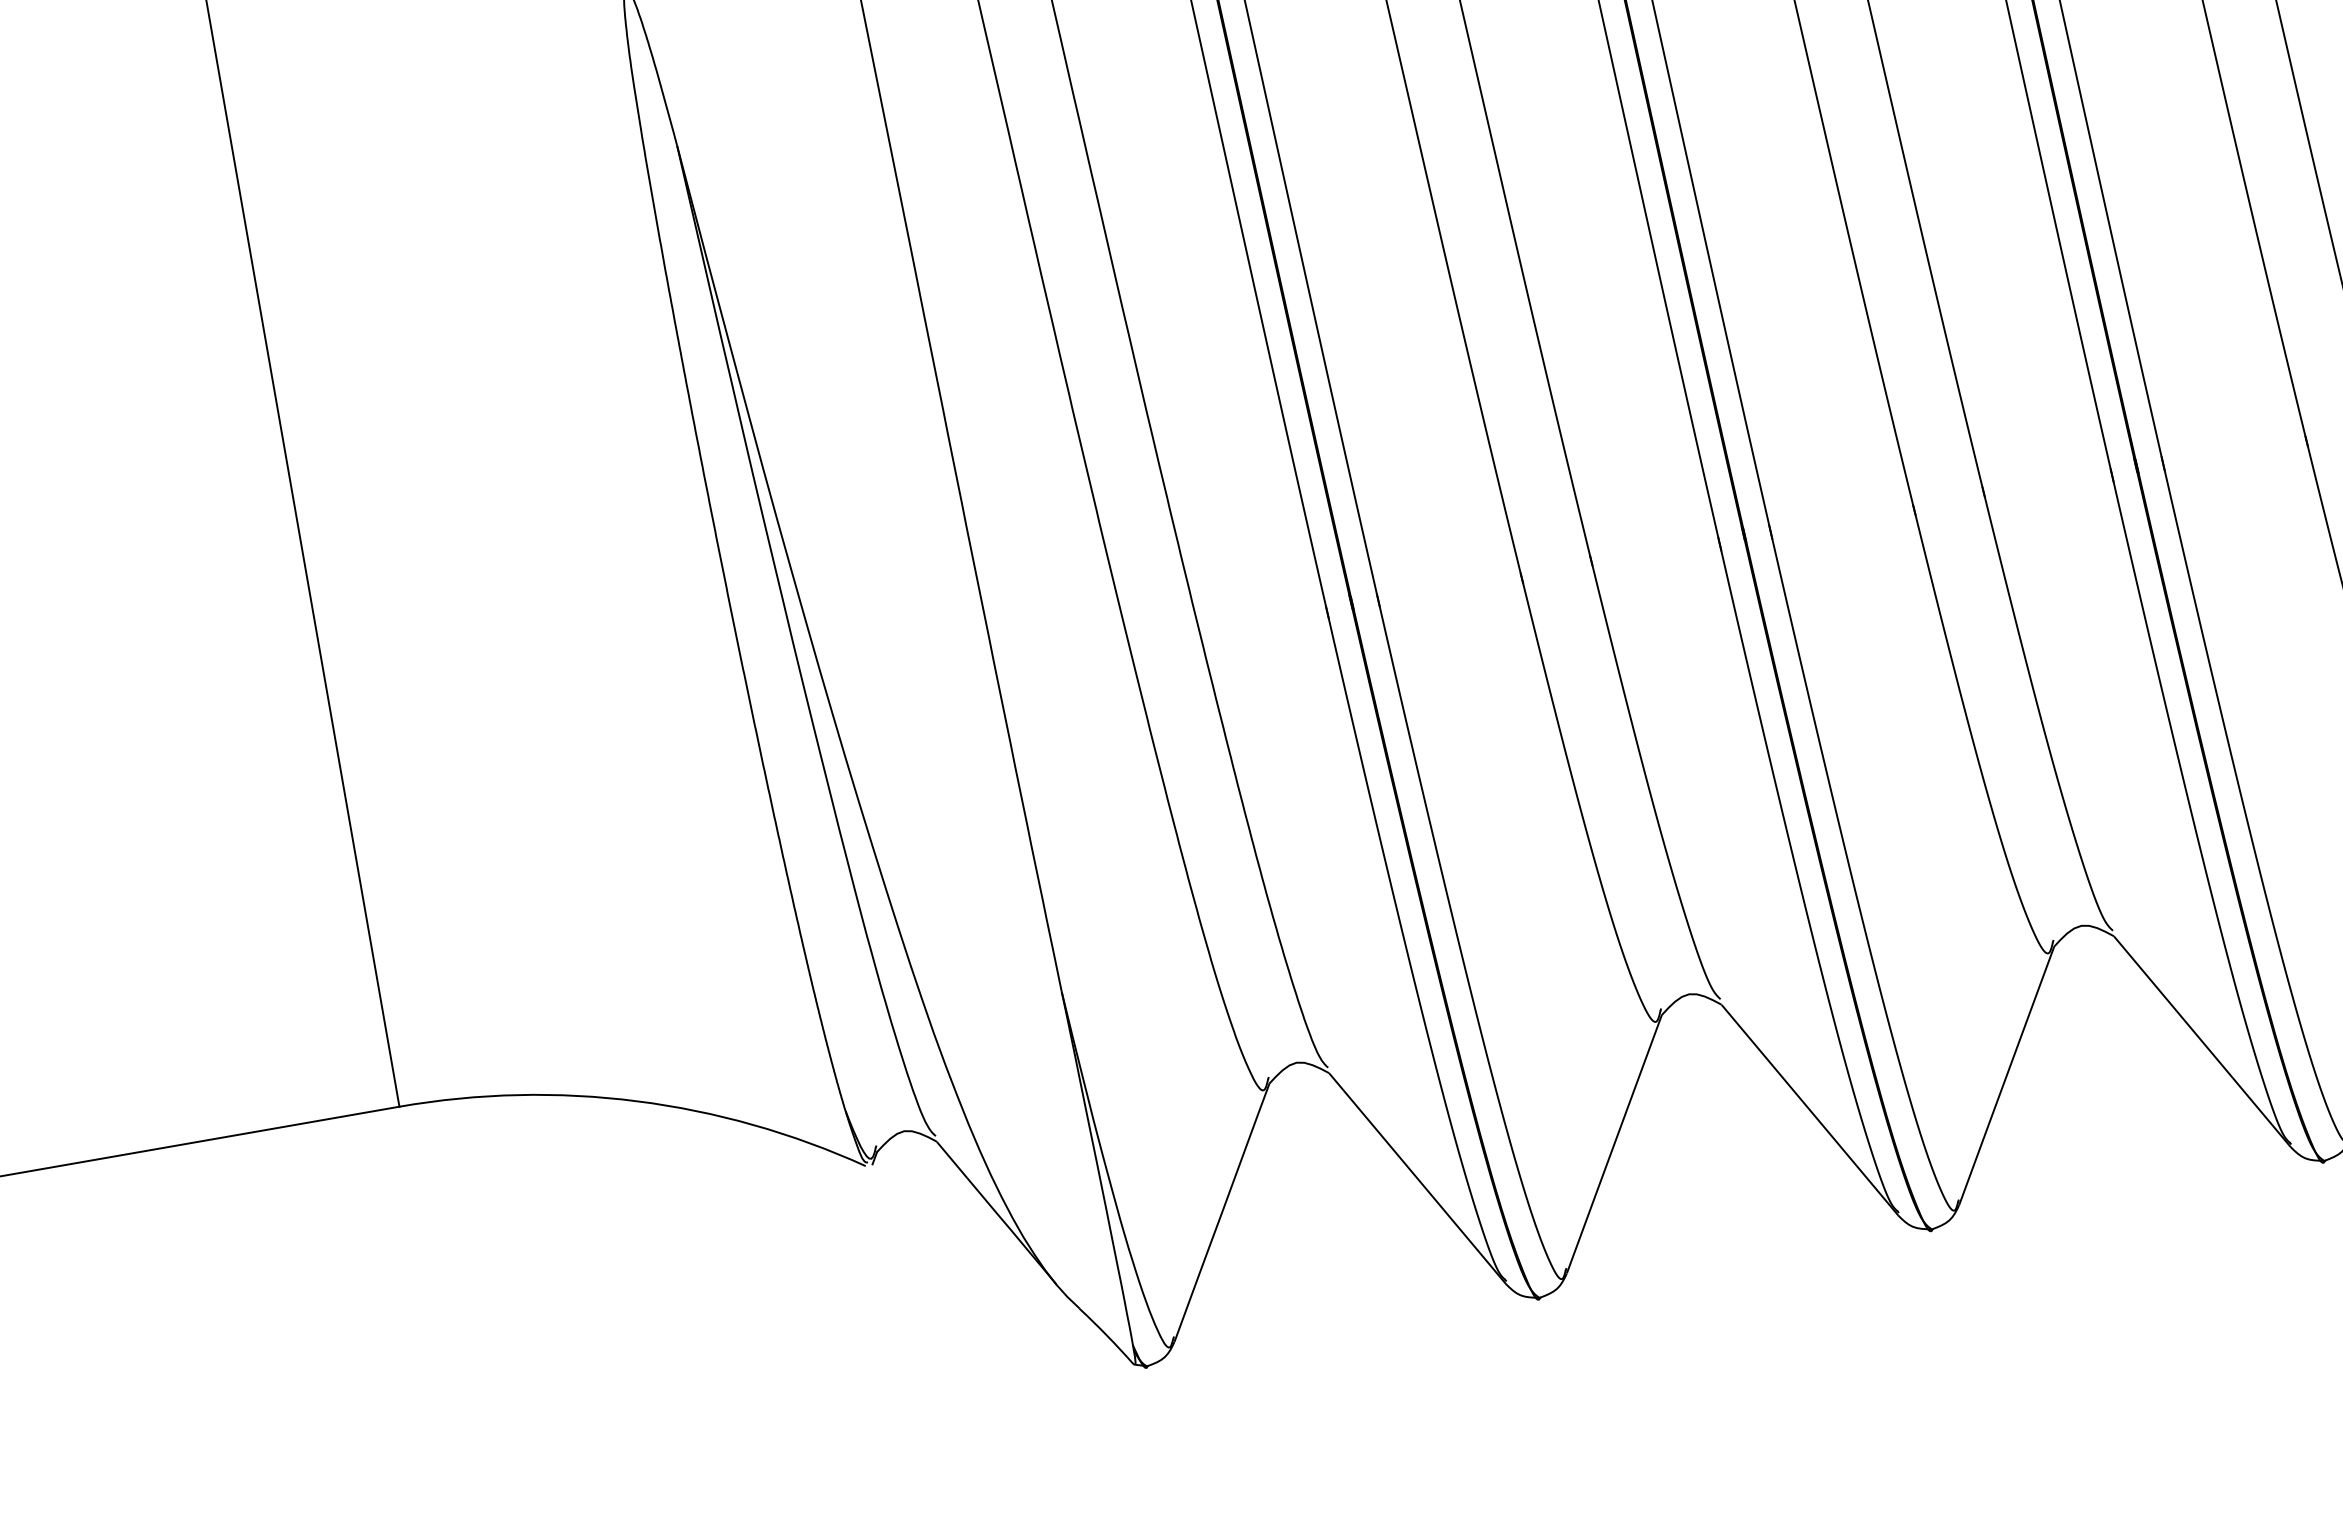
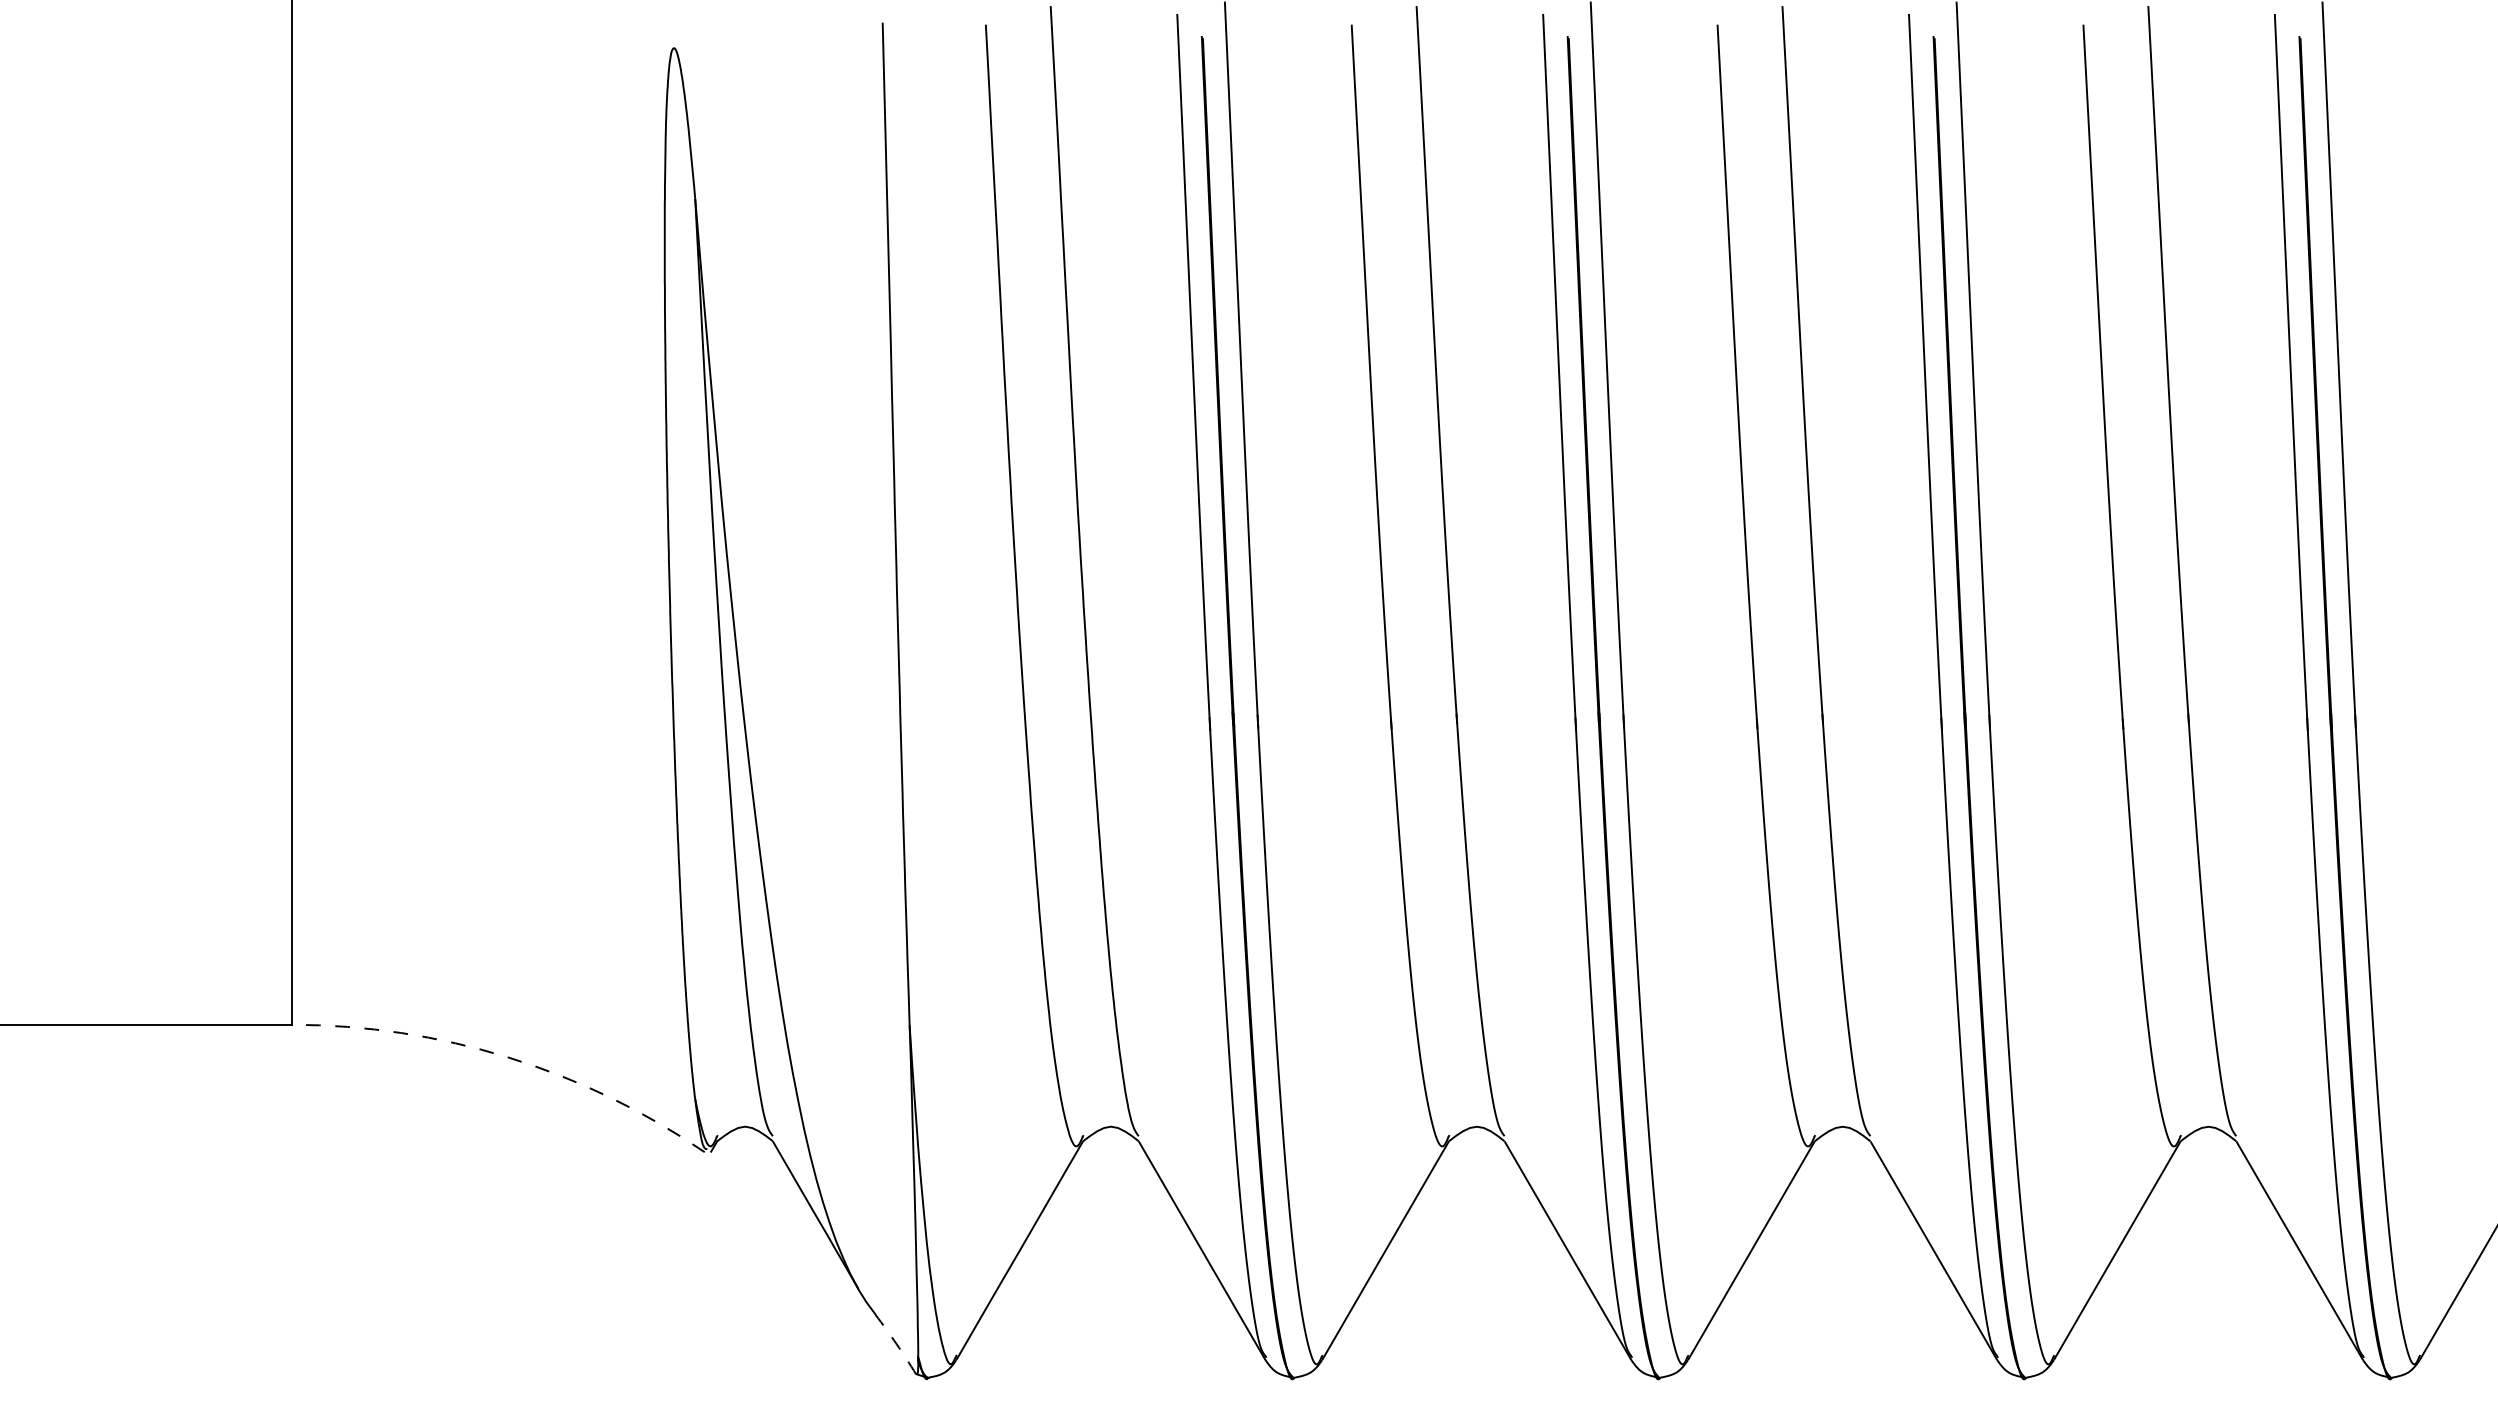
arc: (637, 1101) -> (508, 1057), solid -> dashed
arc: (1107, 1336) -> (896, 1344), solid -> dashed

